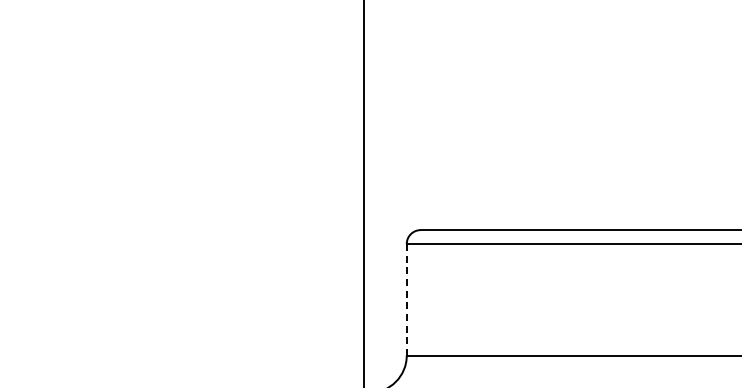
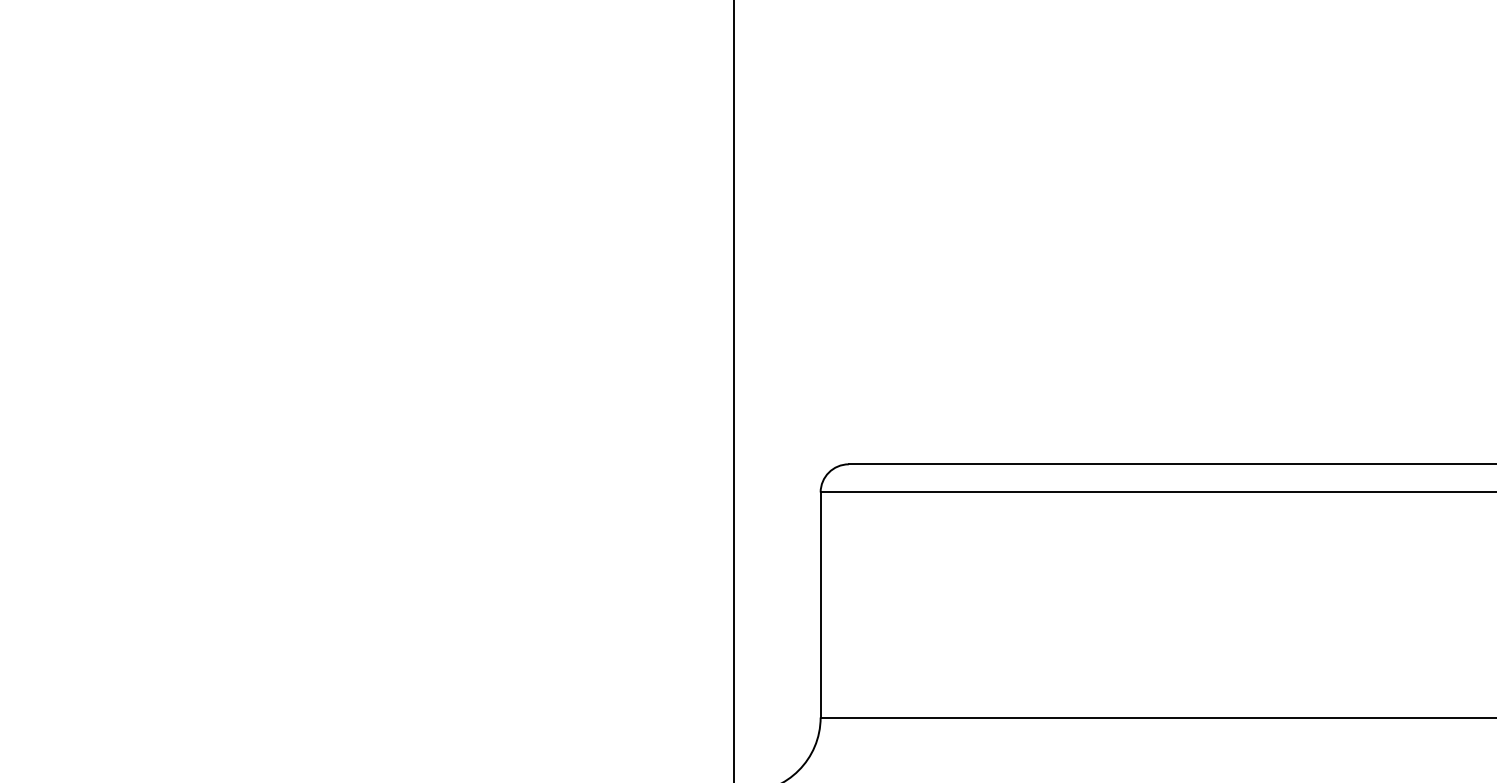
line: (406, 299) -> (820, 604), dashed -> solid

